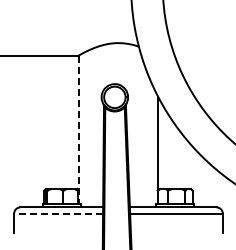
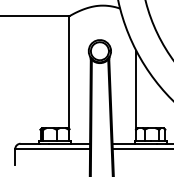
line: (78, 130) -> (69, 79), dashed -> solid
line: (58, 213) -> (52, 148), dashed -> solid

